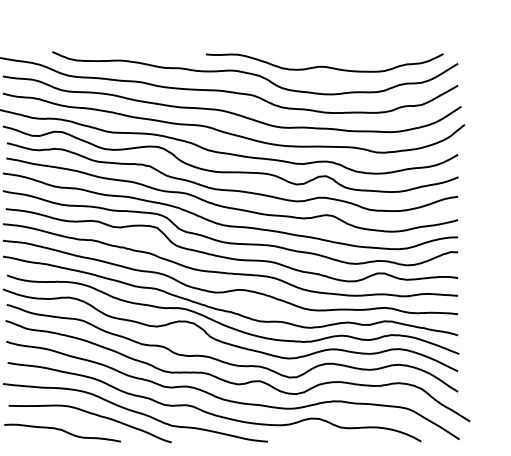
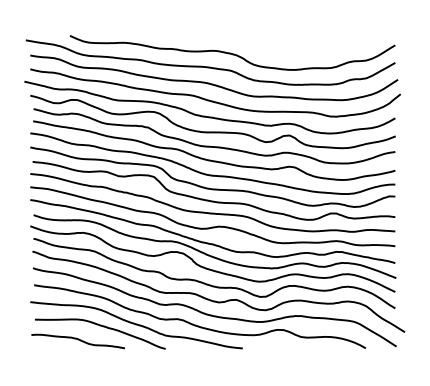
curve: (324, 66) -> (288, 47), removed

